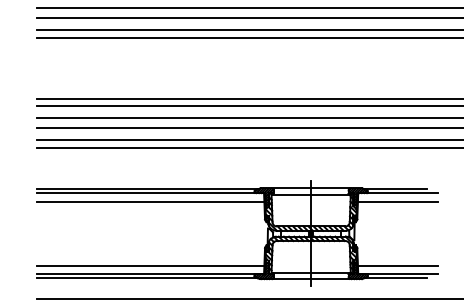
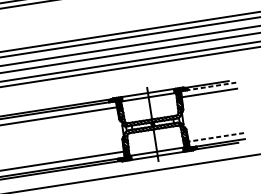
line: (397, 193) -> (208, 87), solid -> dashed
line: (397, 265) -> (216, 137), solid -> dashed

